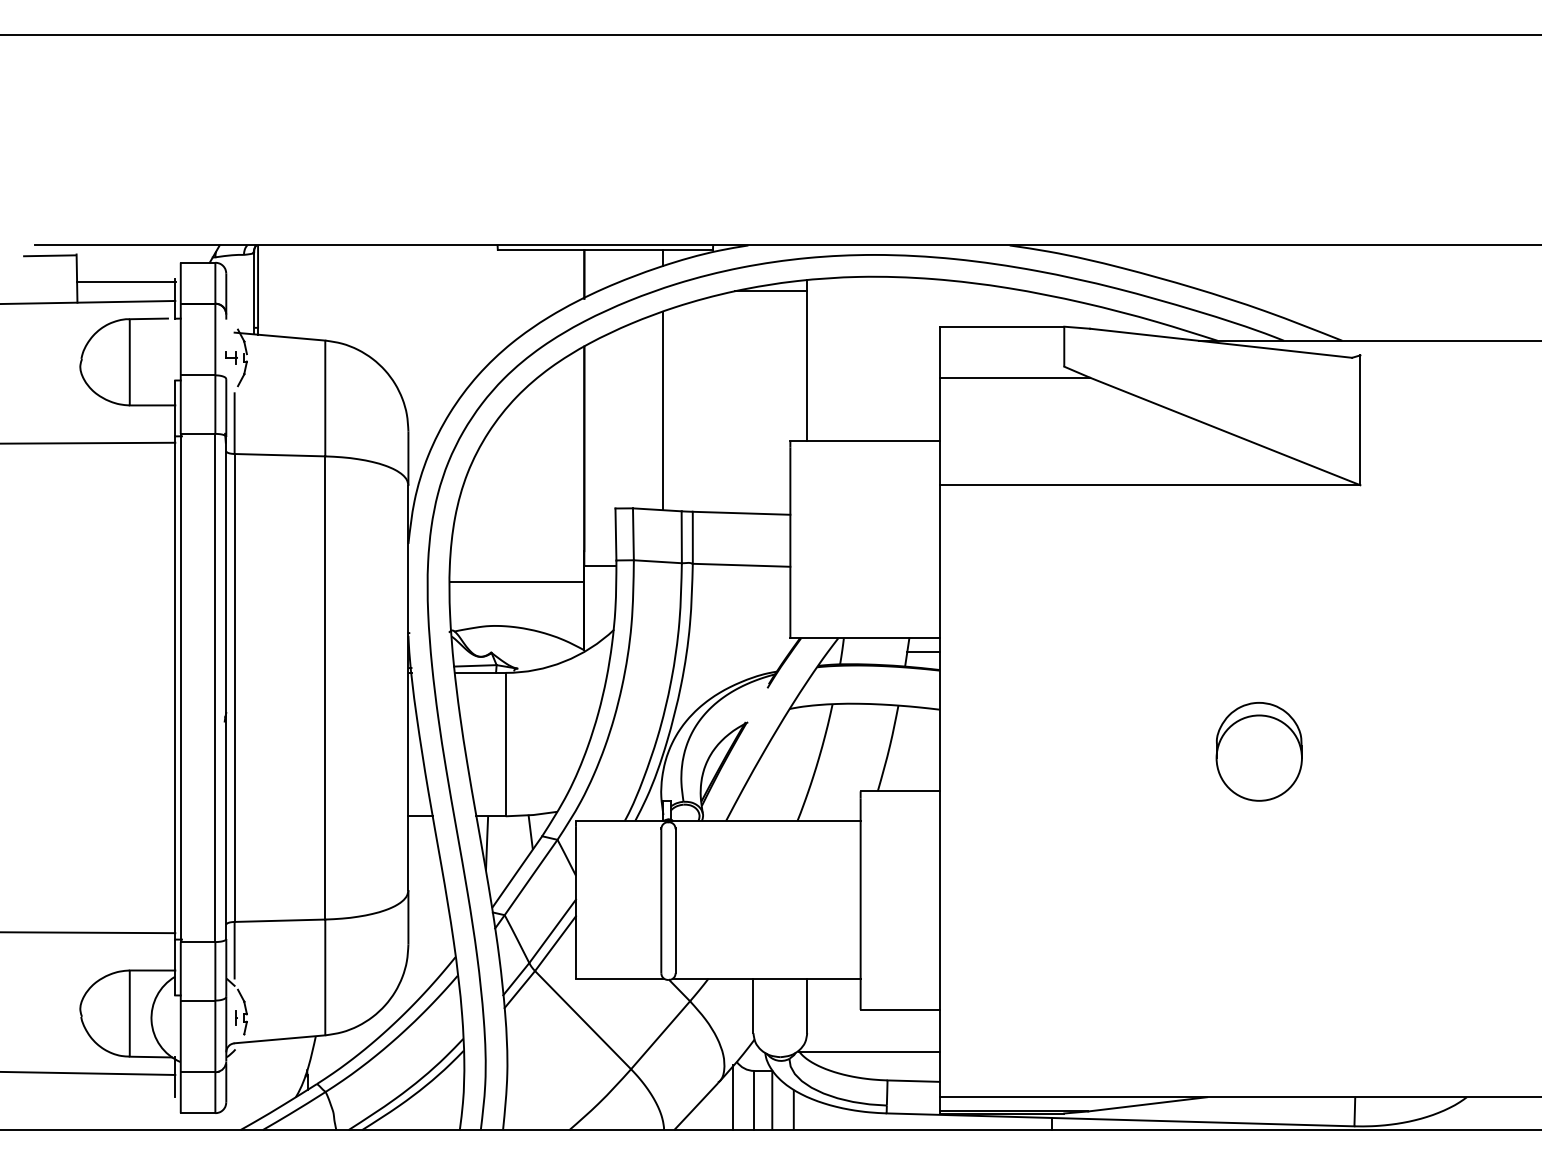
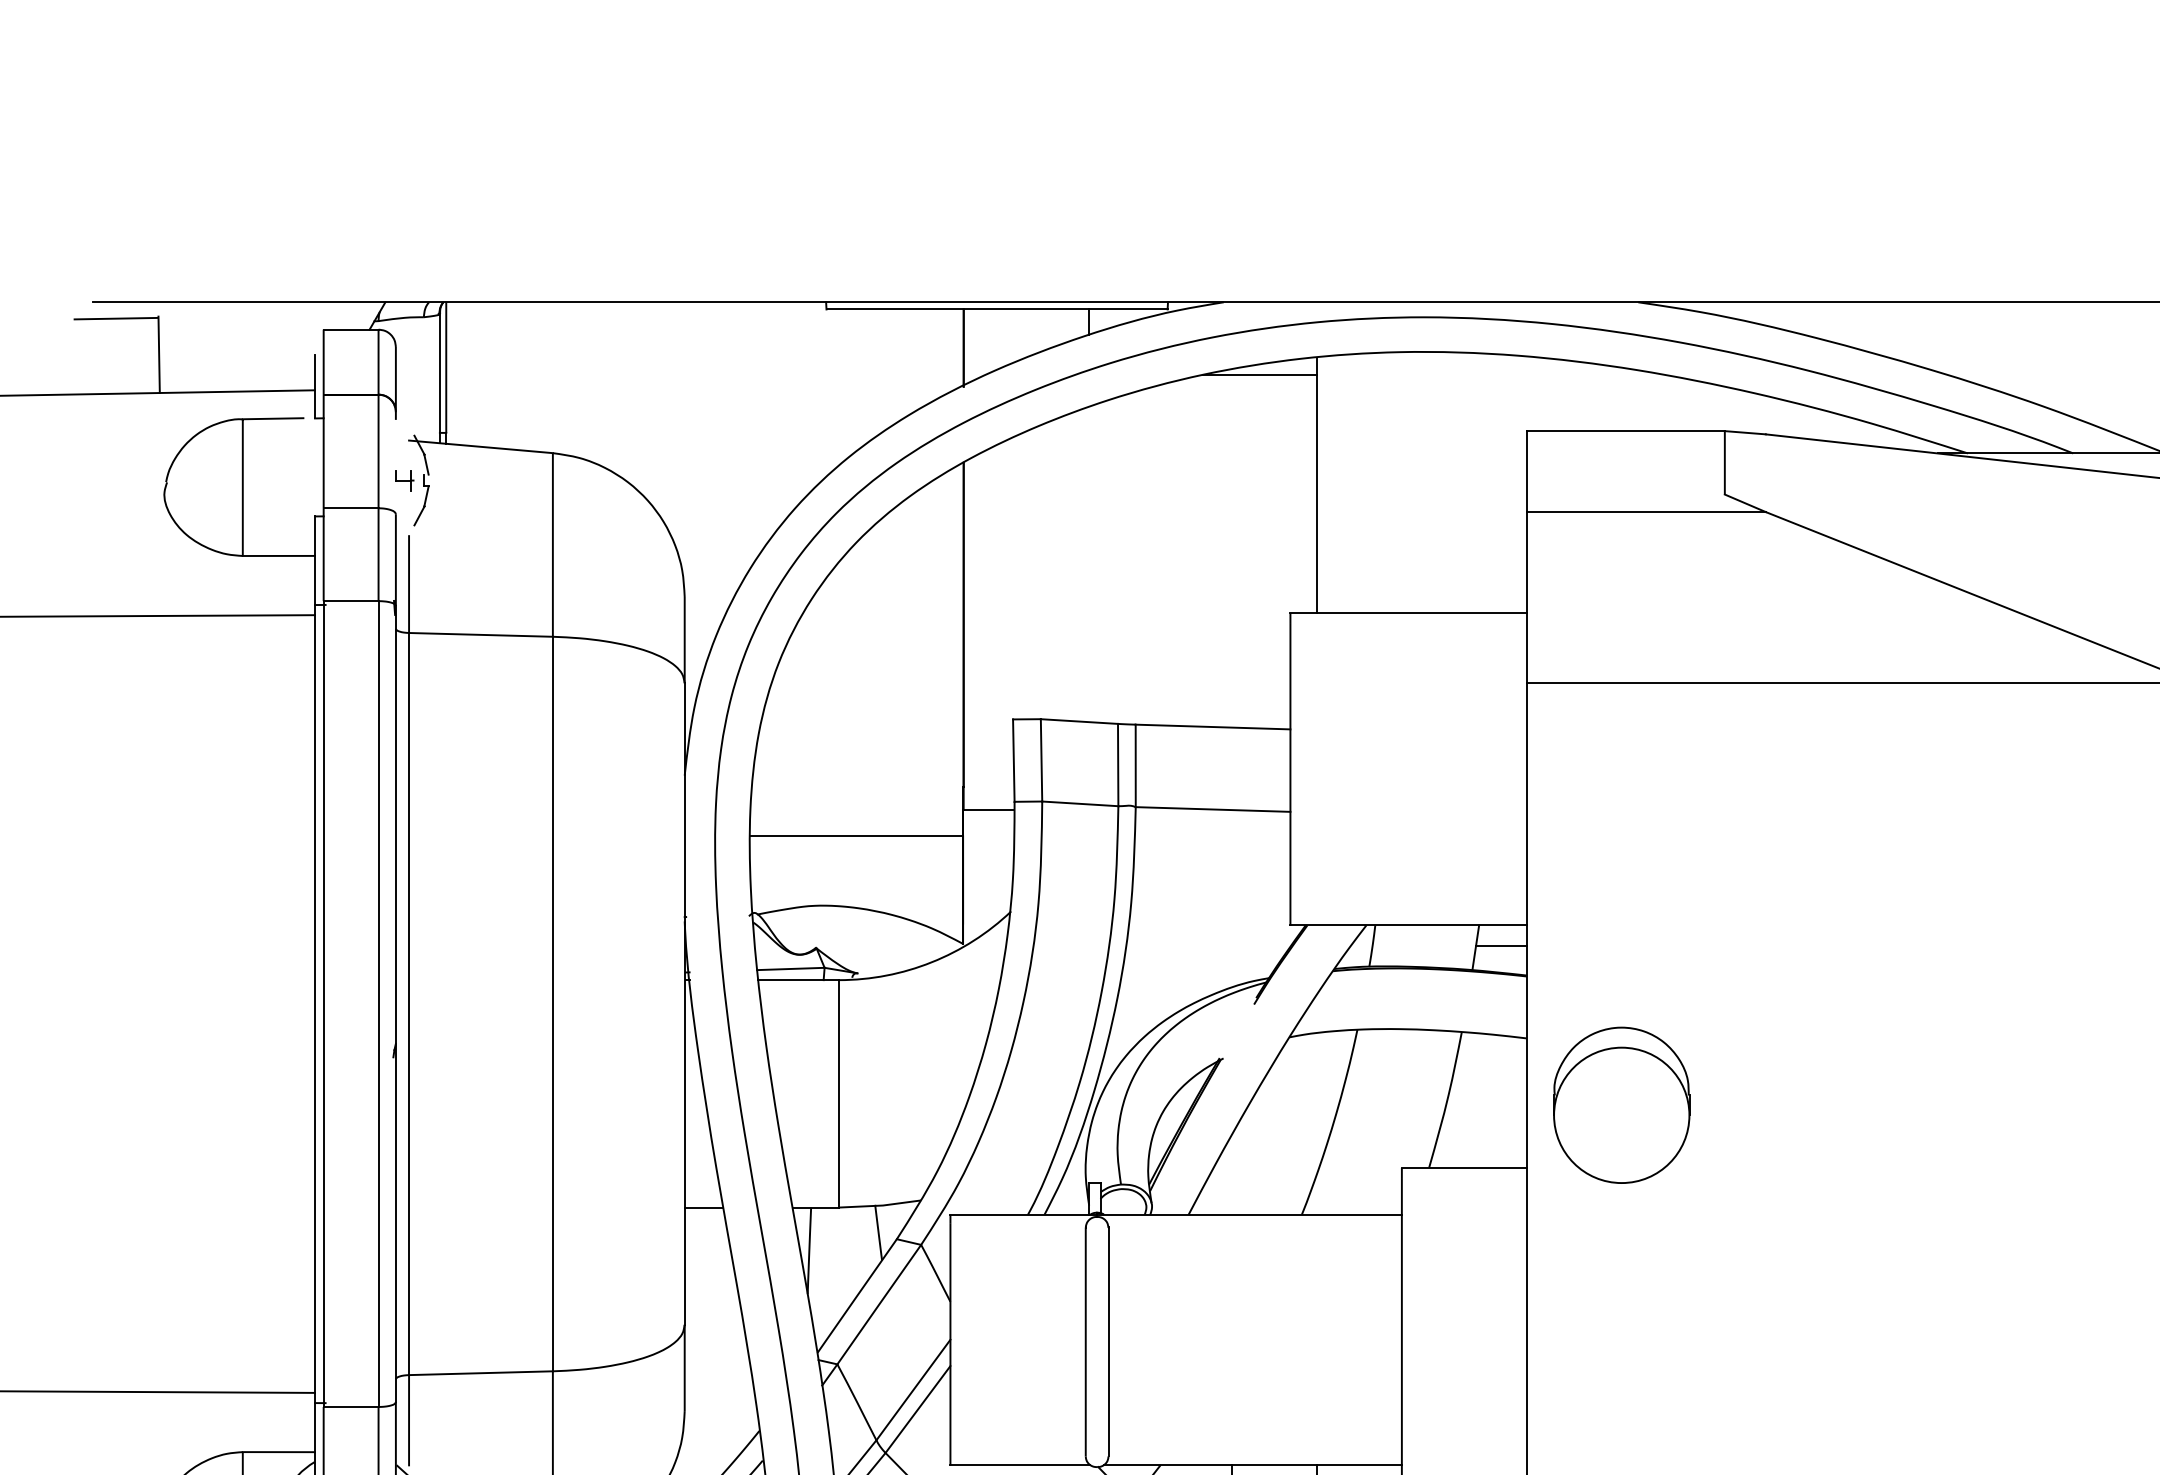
line: (126, 282) -> (237, 361), removed
line: (663, 410) -> (1089, 564), removed
part: (1258, 751) -> (1620, 1104), moved

